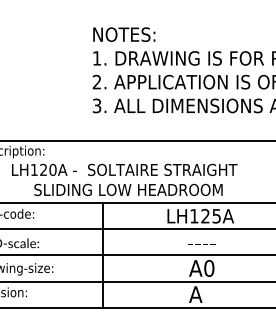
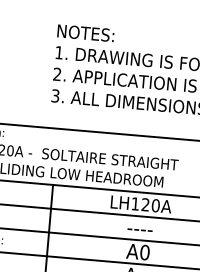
text: (216, 216) -> (155, 205), LH125A -> LH120A

